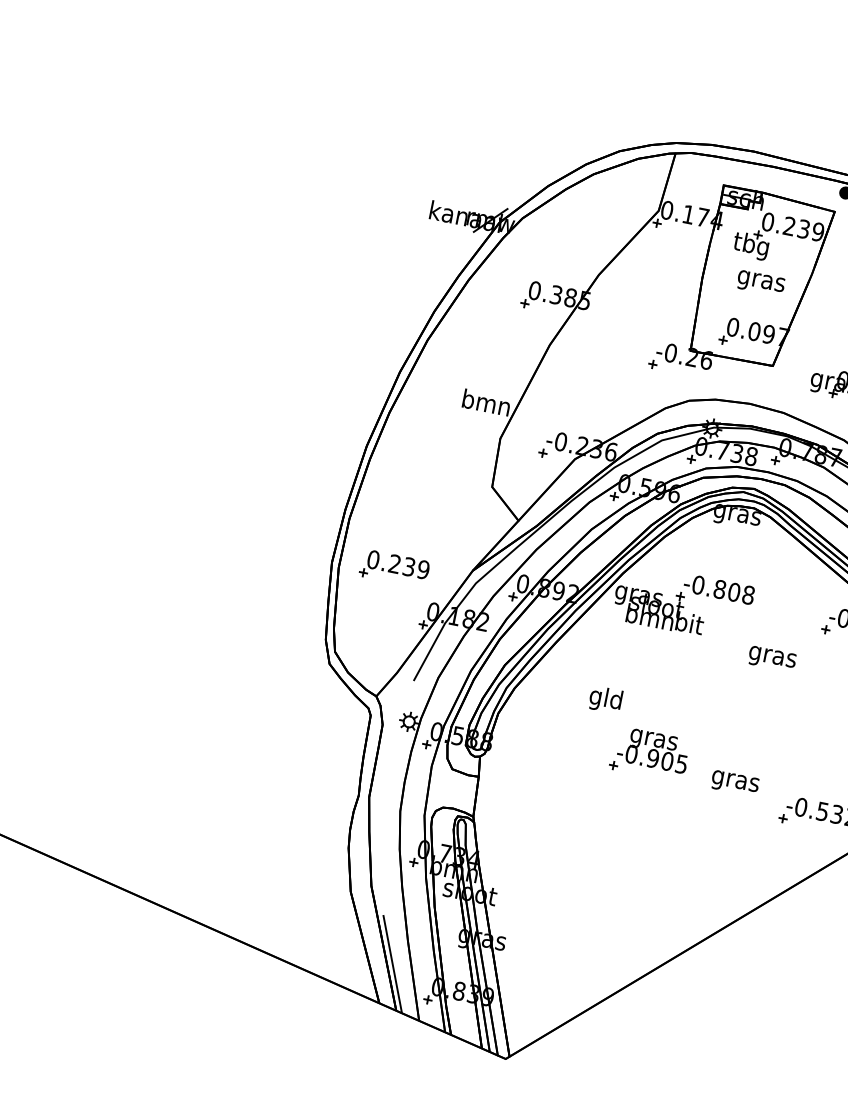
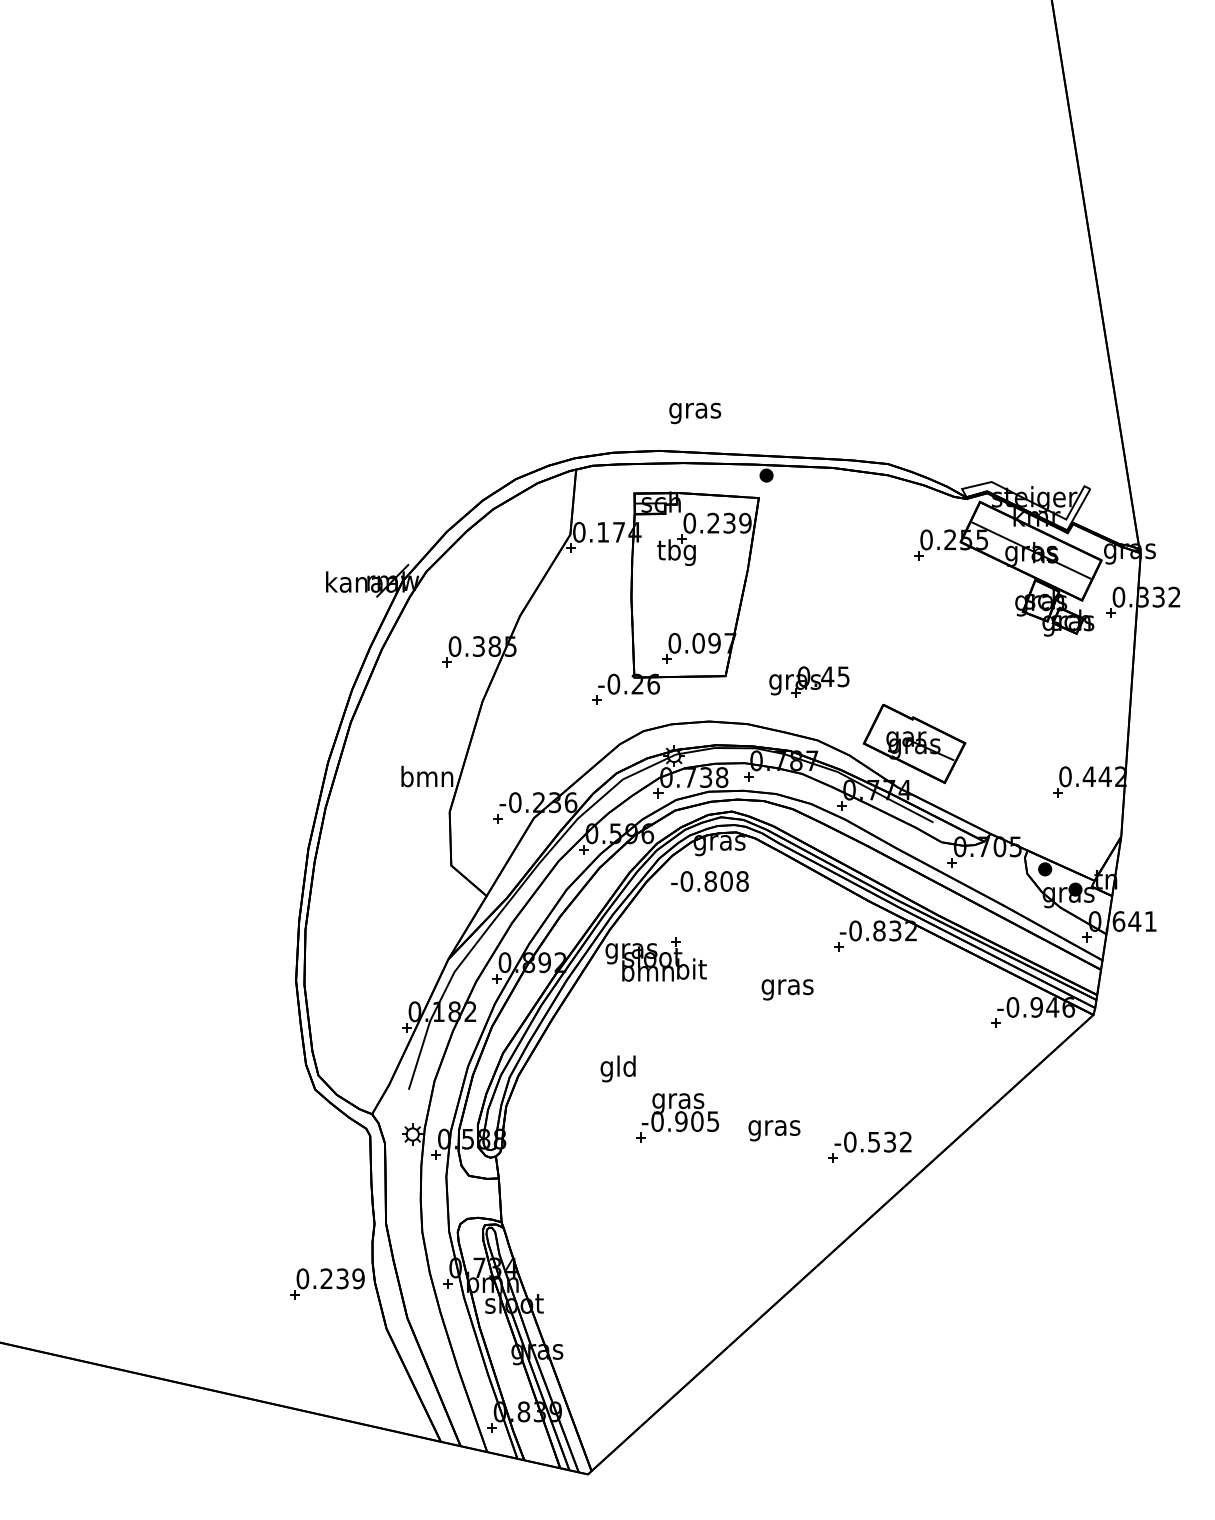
text: (761, 283) -> (695, 413), moved
part: (394, 568) -> (327, 1283), moved
text: (718, 589) -> (709, 881), moved
line: (392, 963) -> (446, 1396), removed

